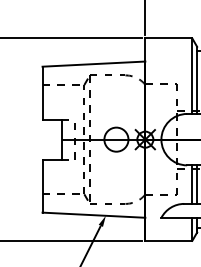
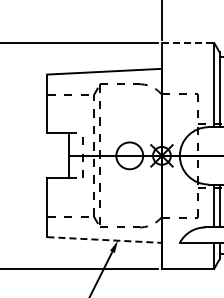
line: (169, 38) -> (188, 43), solid -> dashed
line: (94, 215) -> (105, 240), solid -> dashed

